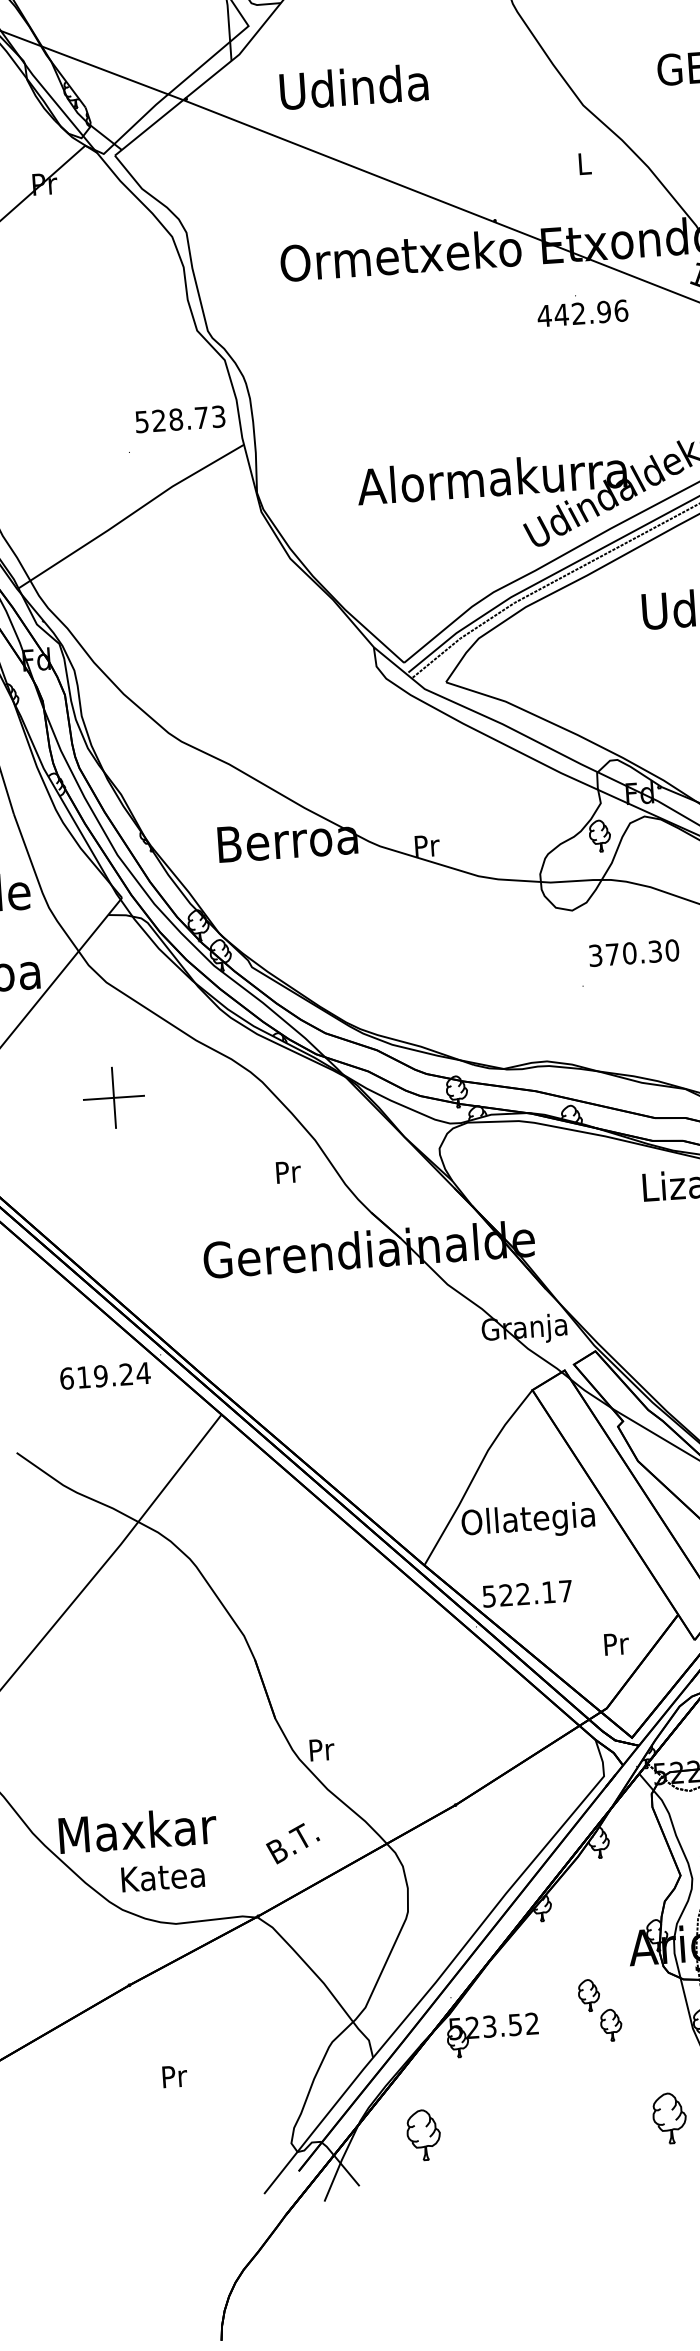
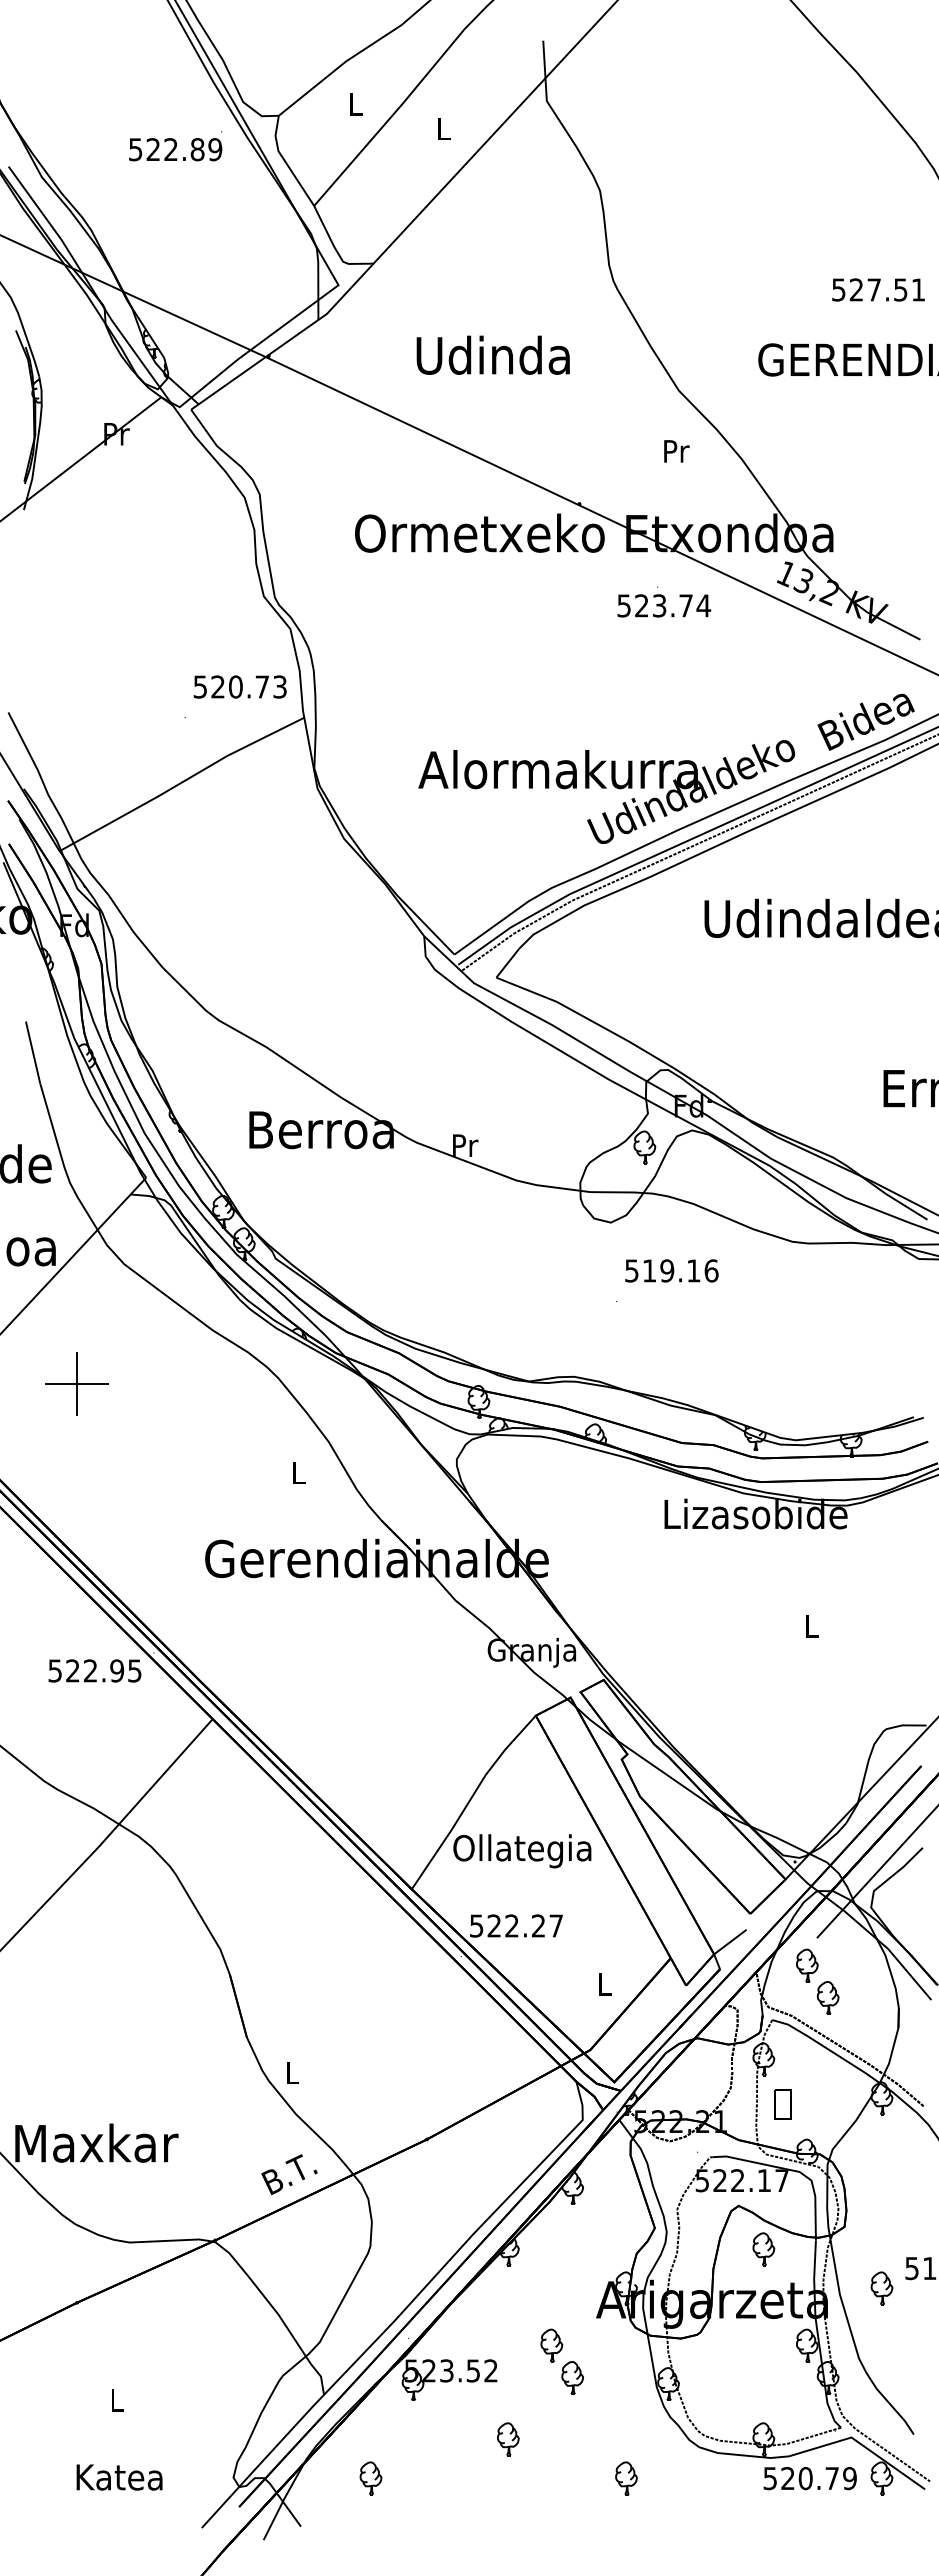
text: (353, 86) -> (492, 354), moved
text: (584, 164) -> (676, 451), L -> Pr
text: (582, 313) -> (663, 605), 442.96 -> 523.74
text: (175, 419) -> (235, 686), 528.73 -> 520.73
text: (633, 952) -> (671, 1270), 370.30 -> 519.16
part: (113, 1097) -> (76, 1383), moved
text: (288, 1172) -> (298, 1473), Pr -> L
text: (105, 1375) -> (95, 1670), 619.24 -> 522.95
text: (547, 1591) -> (537, 1925), 522.17 -> 522.27
text: (616, 1644) -> (604, 1984), Pr -> L
text: (321, 1749) -> (292, 2072), Pr -> L
text: (293, 1843) -> (289, 2174), moved
text: (163, 1877) -> (119, 2477), moved
text: (174, 2076) -> (117, 2400), Pr -> L
part: (553, 2088) -> (508, 2439), added
part: (669, 2118) -> (626, 2478), size x0.62
part: (423, 2135) -> (370, 2478), size x0.62

